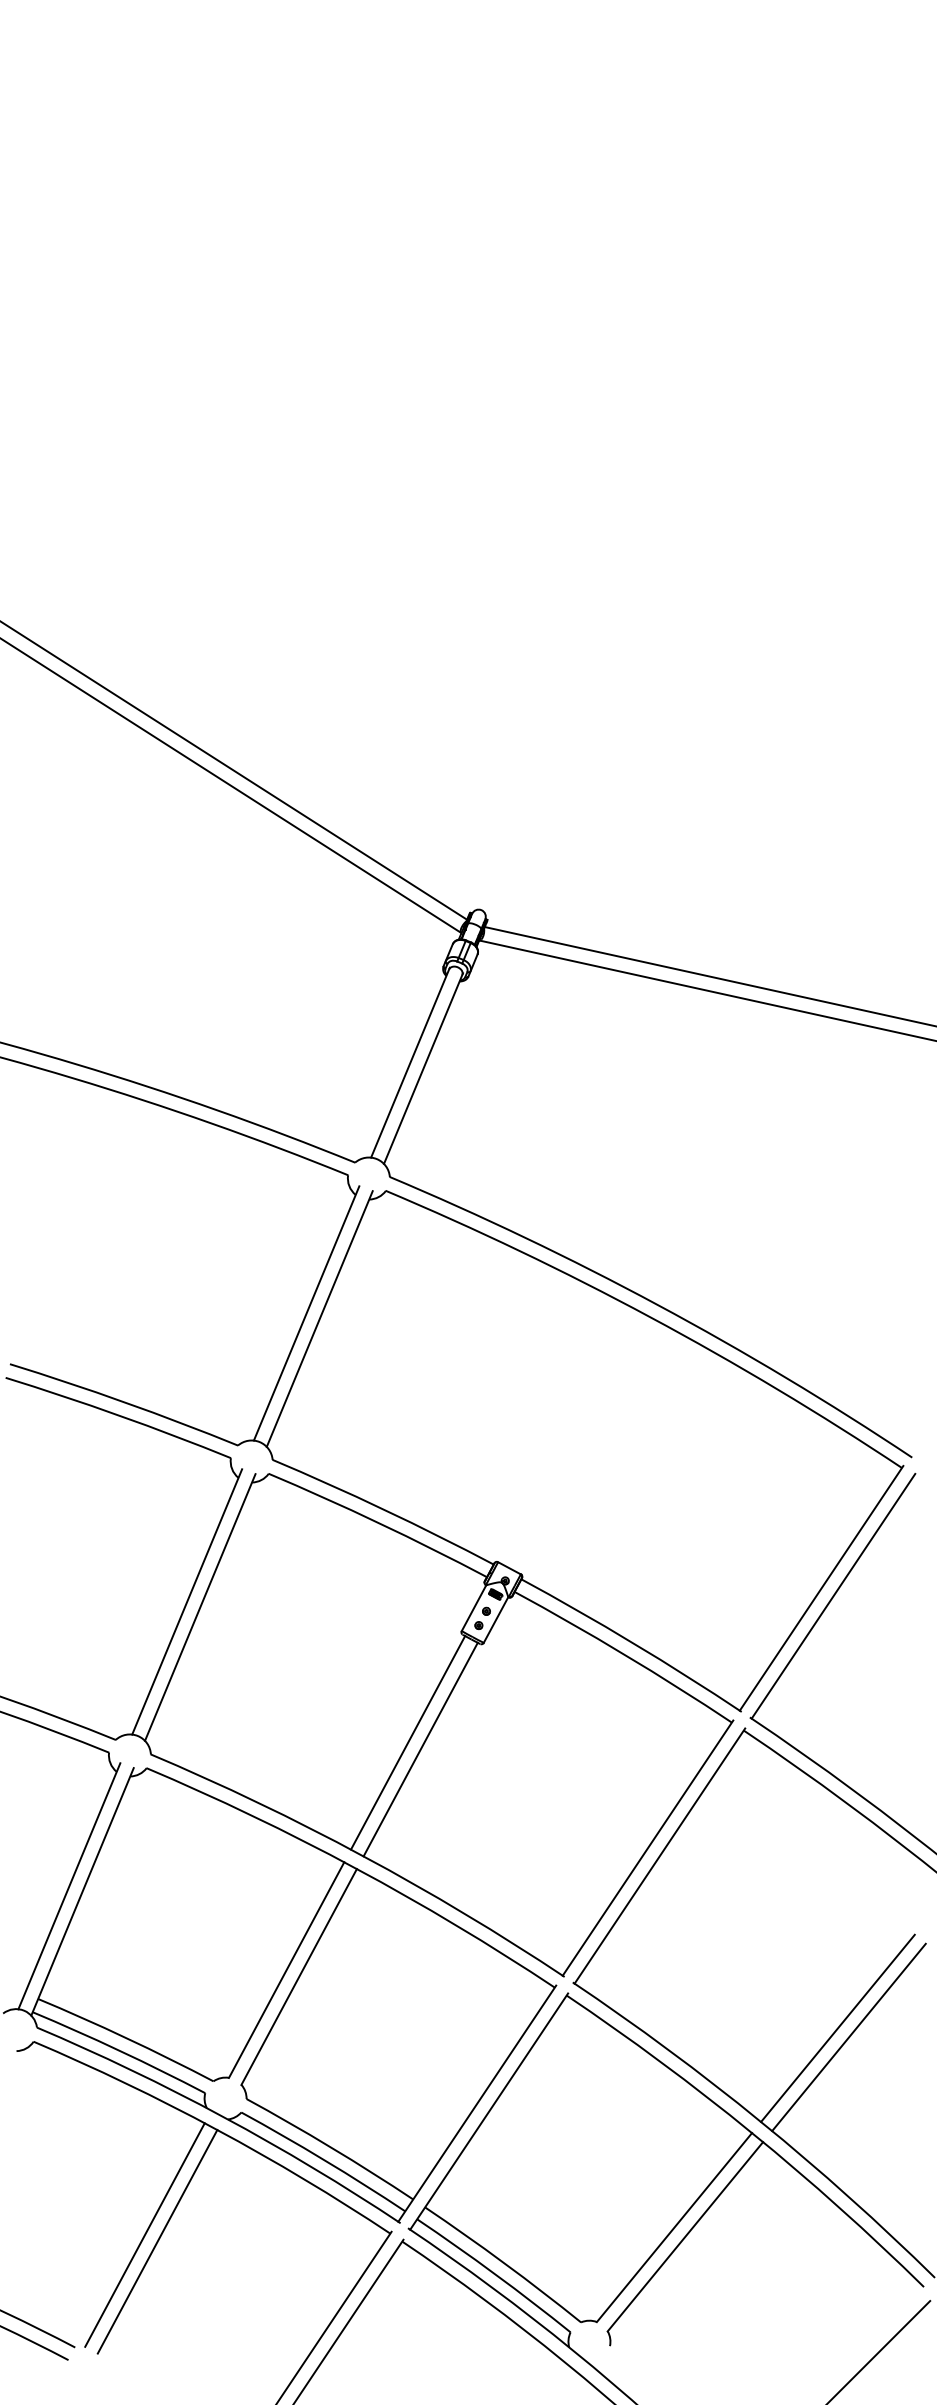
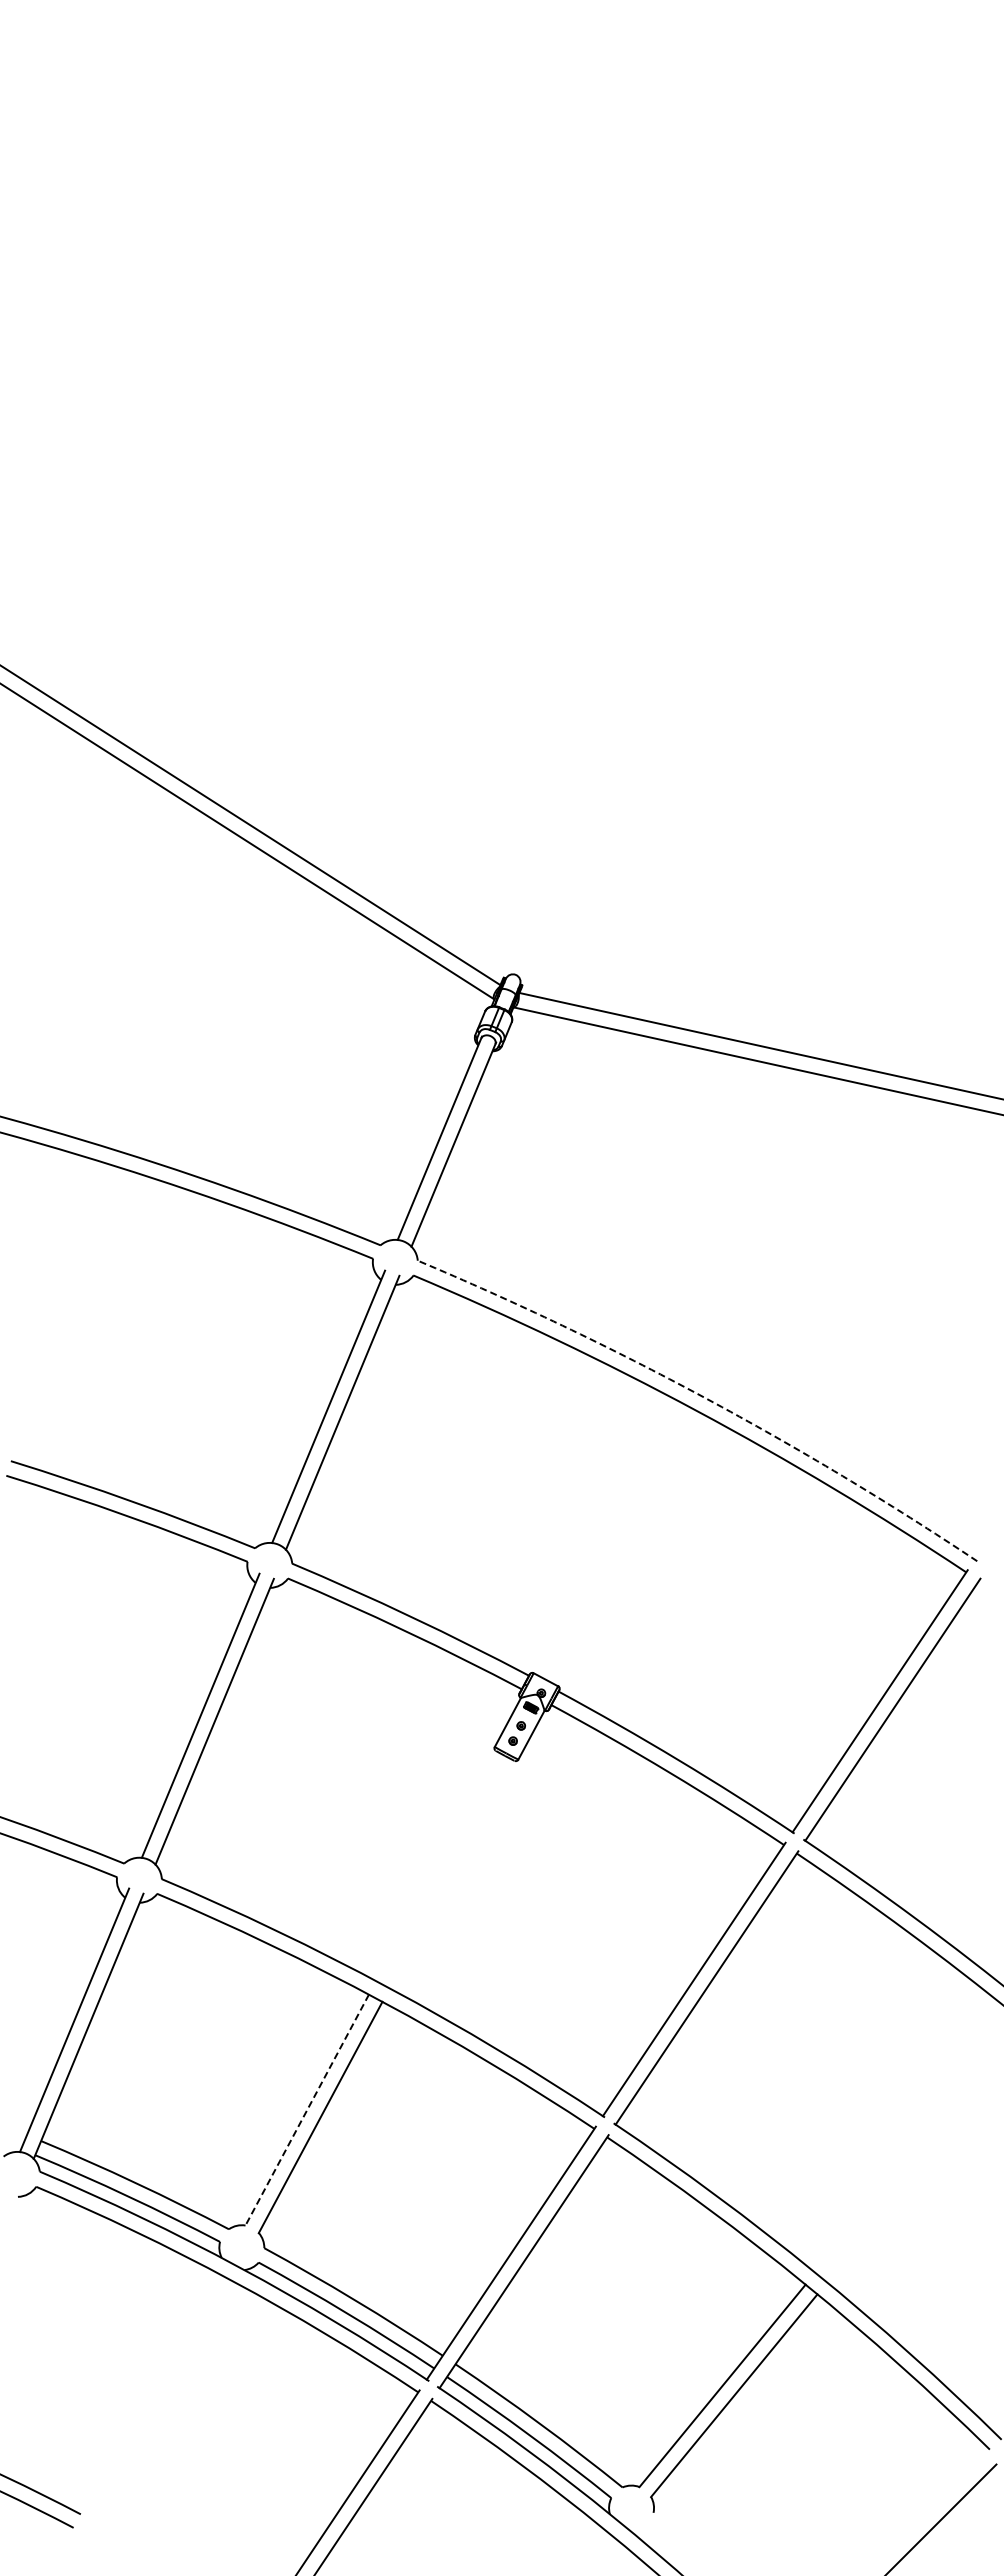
arc: (657, 1304) -> (704, 1397), solid -> dashed
line: (408, 1742) -> (437, 1866), removed
line: (420, 1749) -> (450, 1873), removed
line: (286, 1970) -> (307, 2110), solid -> dashed
line: (837, 2028) -> (897, 2172), removed
line: (848, 2036) -> (909, 2181), removed
line: (144, 2234) -> (155, 2393), removed
line: (158, 2241) -> (169, 2400), removed

